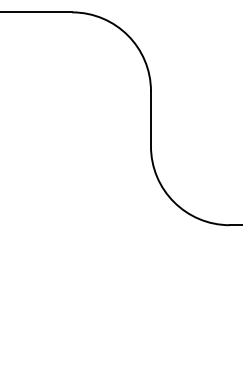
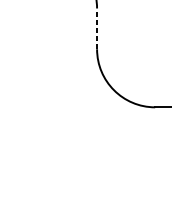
line: (150, 118) -> (96, 28), solid -> dashed

